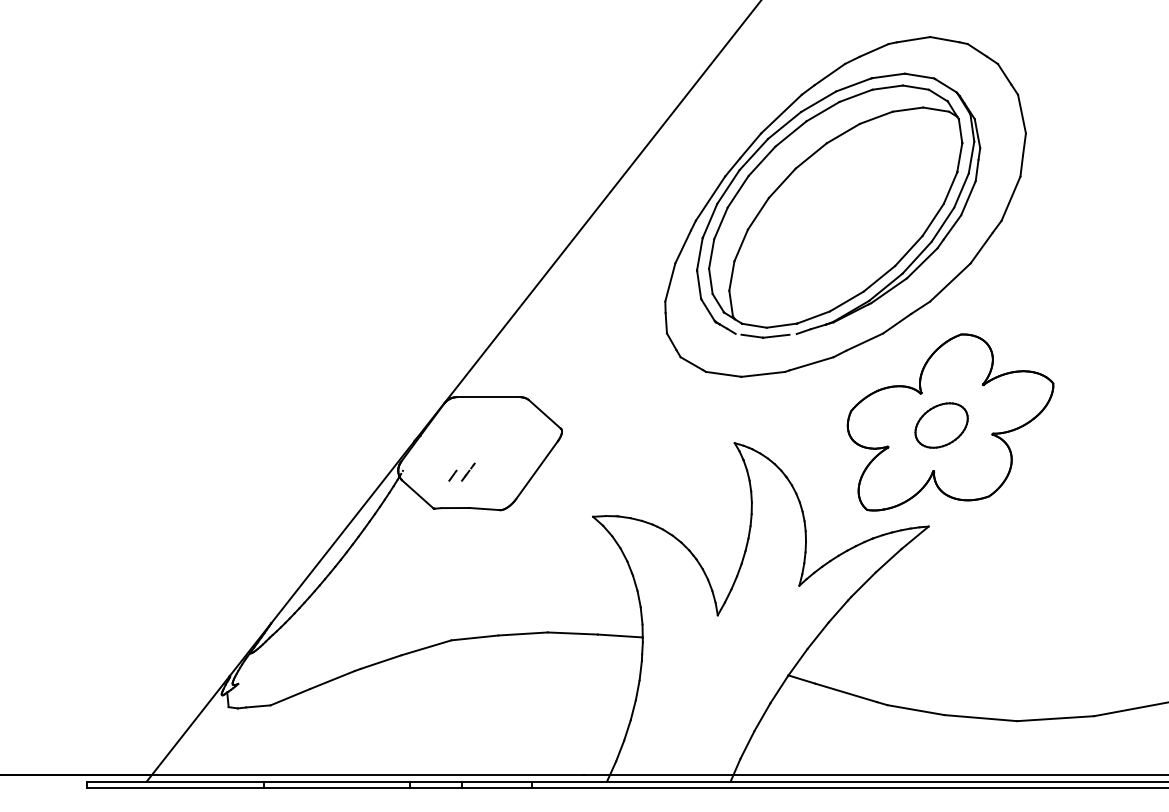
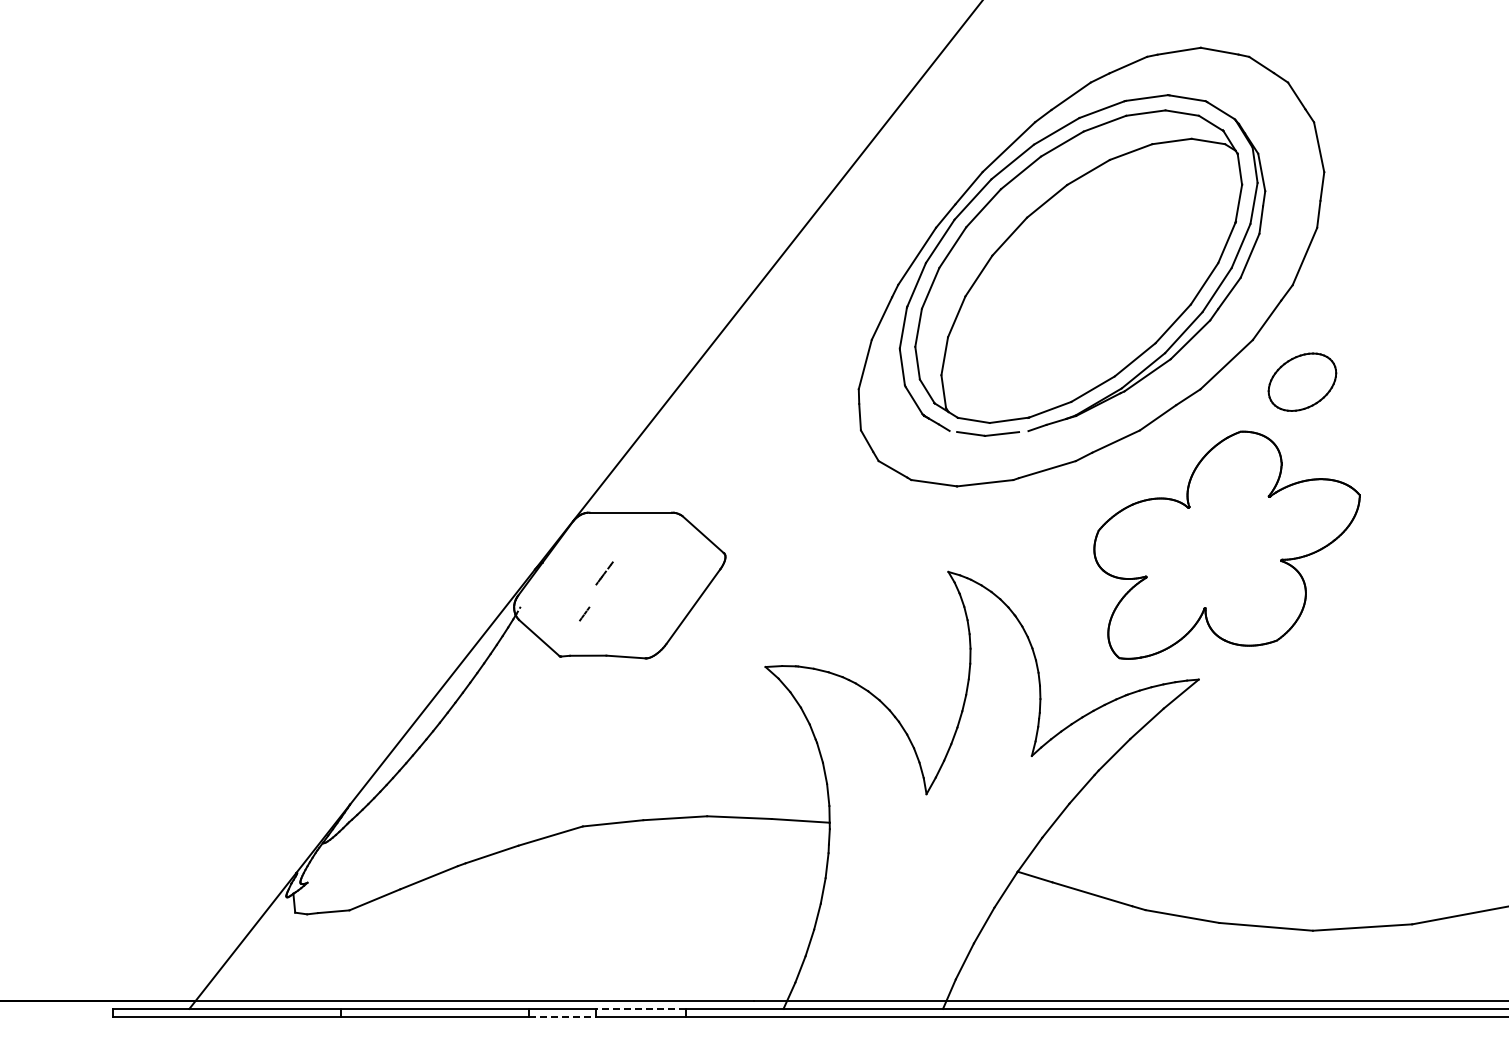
part: (941, 424) -> (1302, 381), moved
line: (468, 472) -> (604, 573), moved
line: (496, 781) -> (640, 1008), solid -> dashed
line: (435, 787) -> (562, 1016), solid -> dashed

